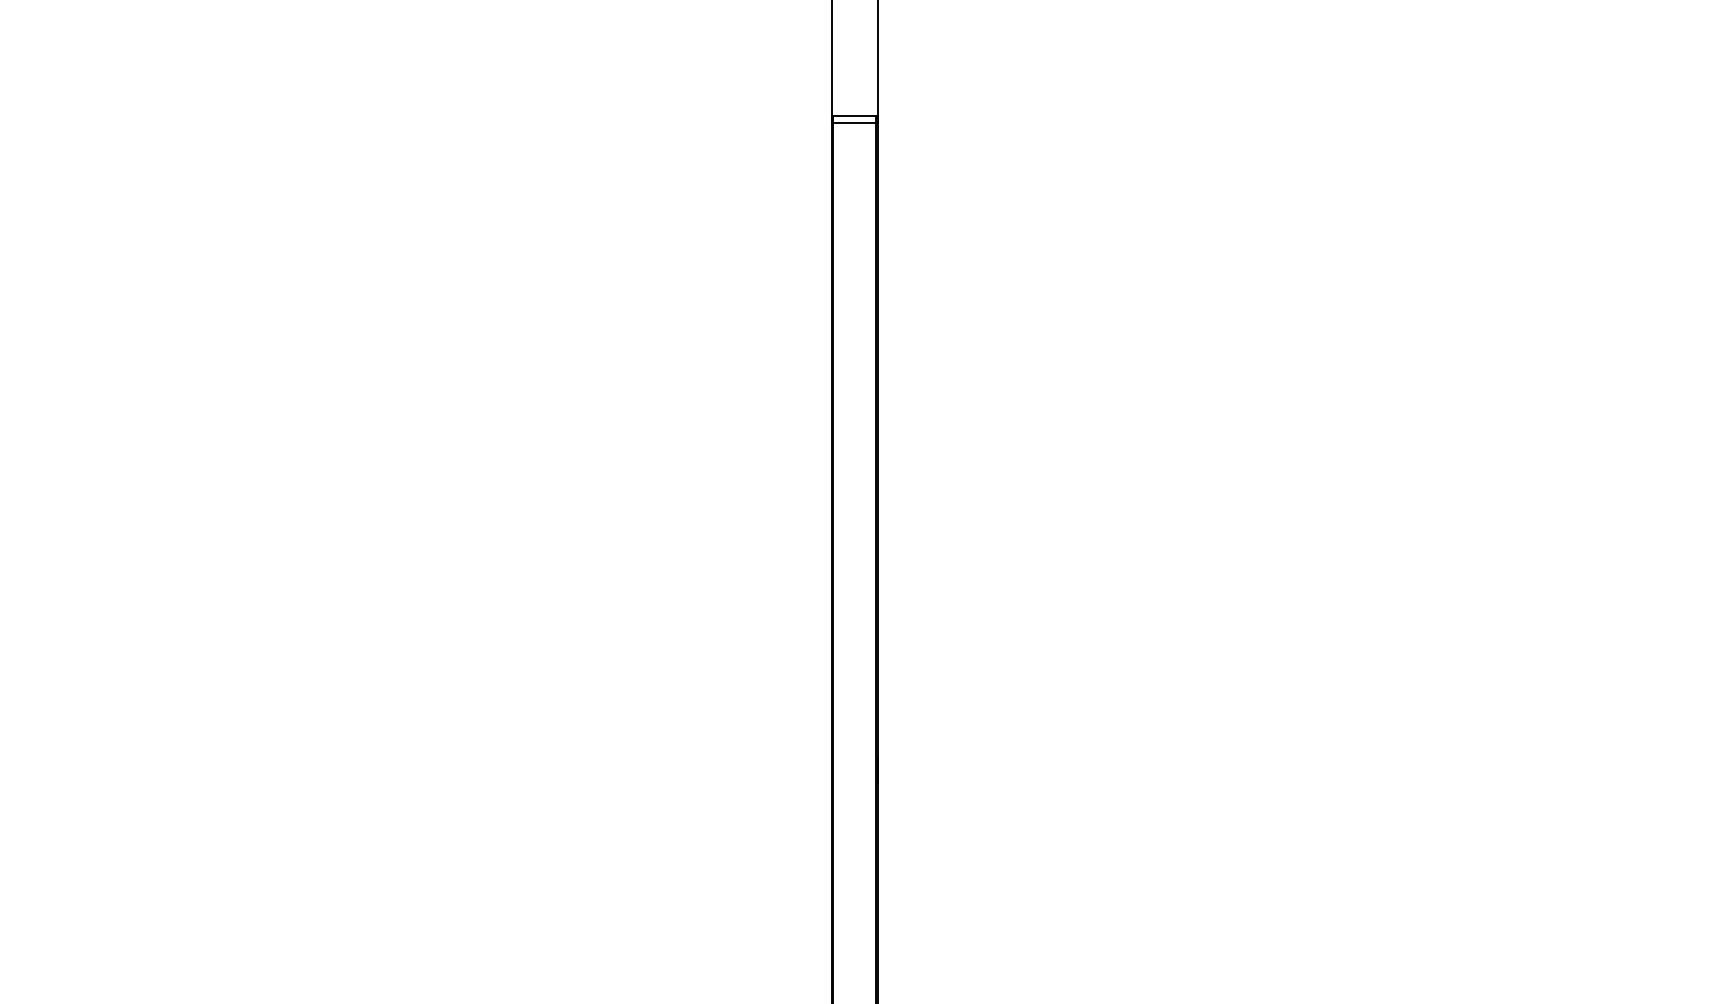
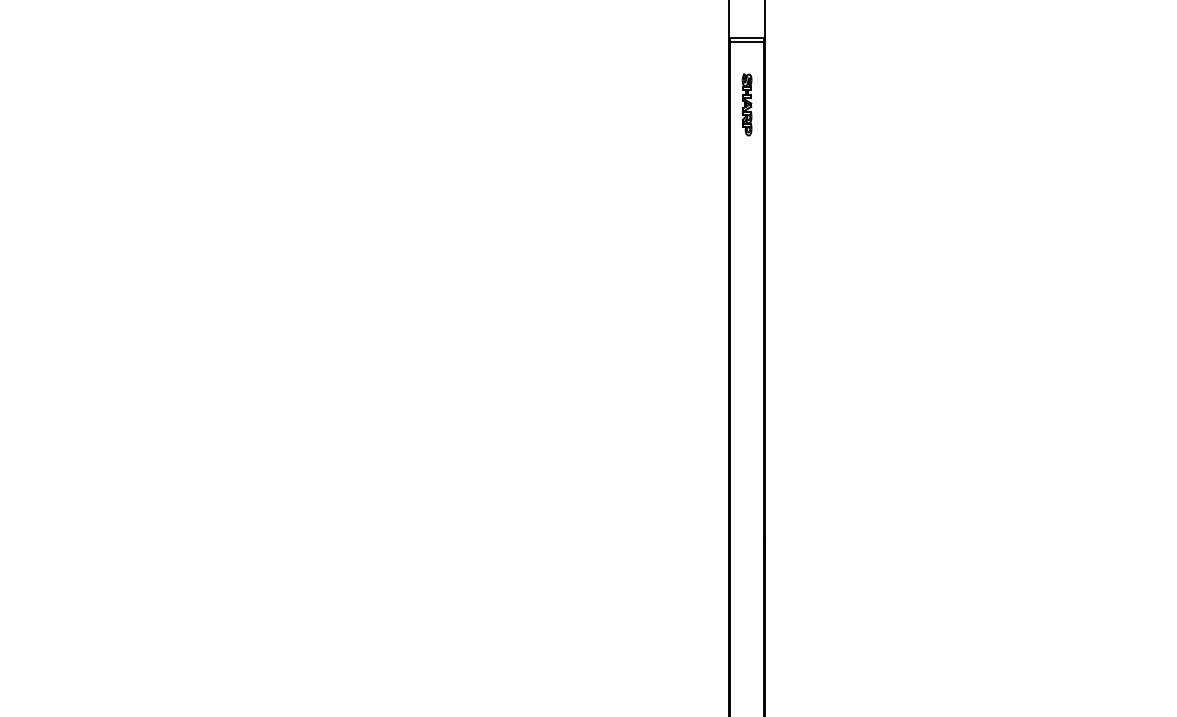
part: (854, 202) -> (746, 104), added

